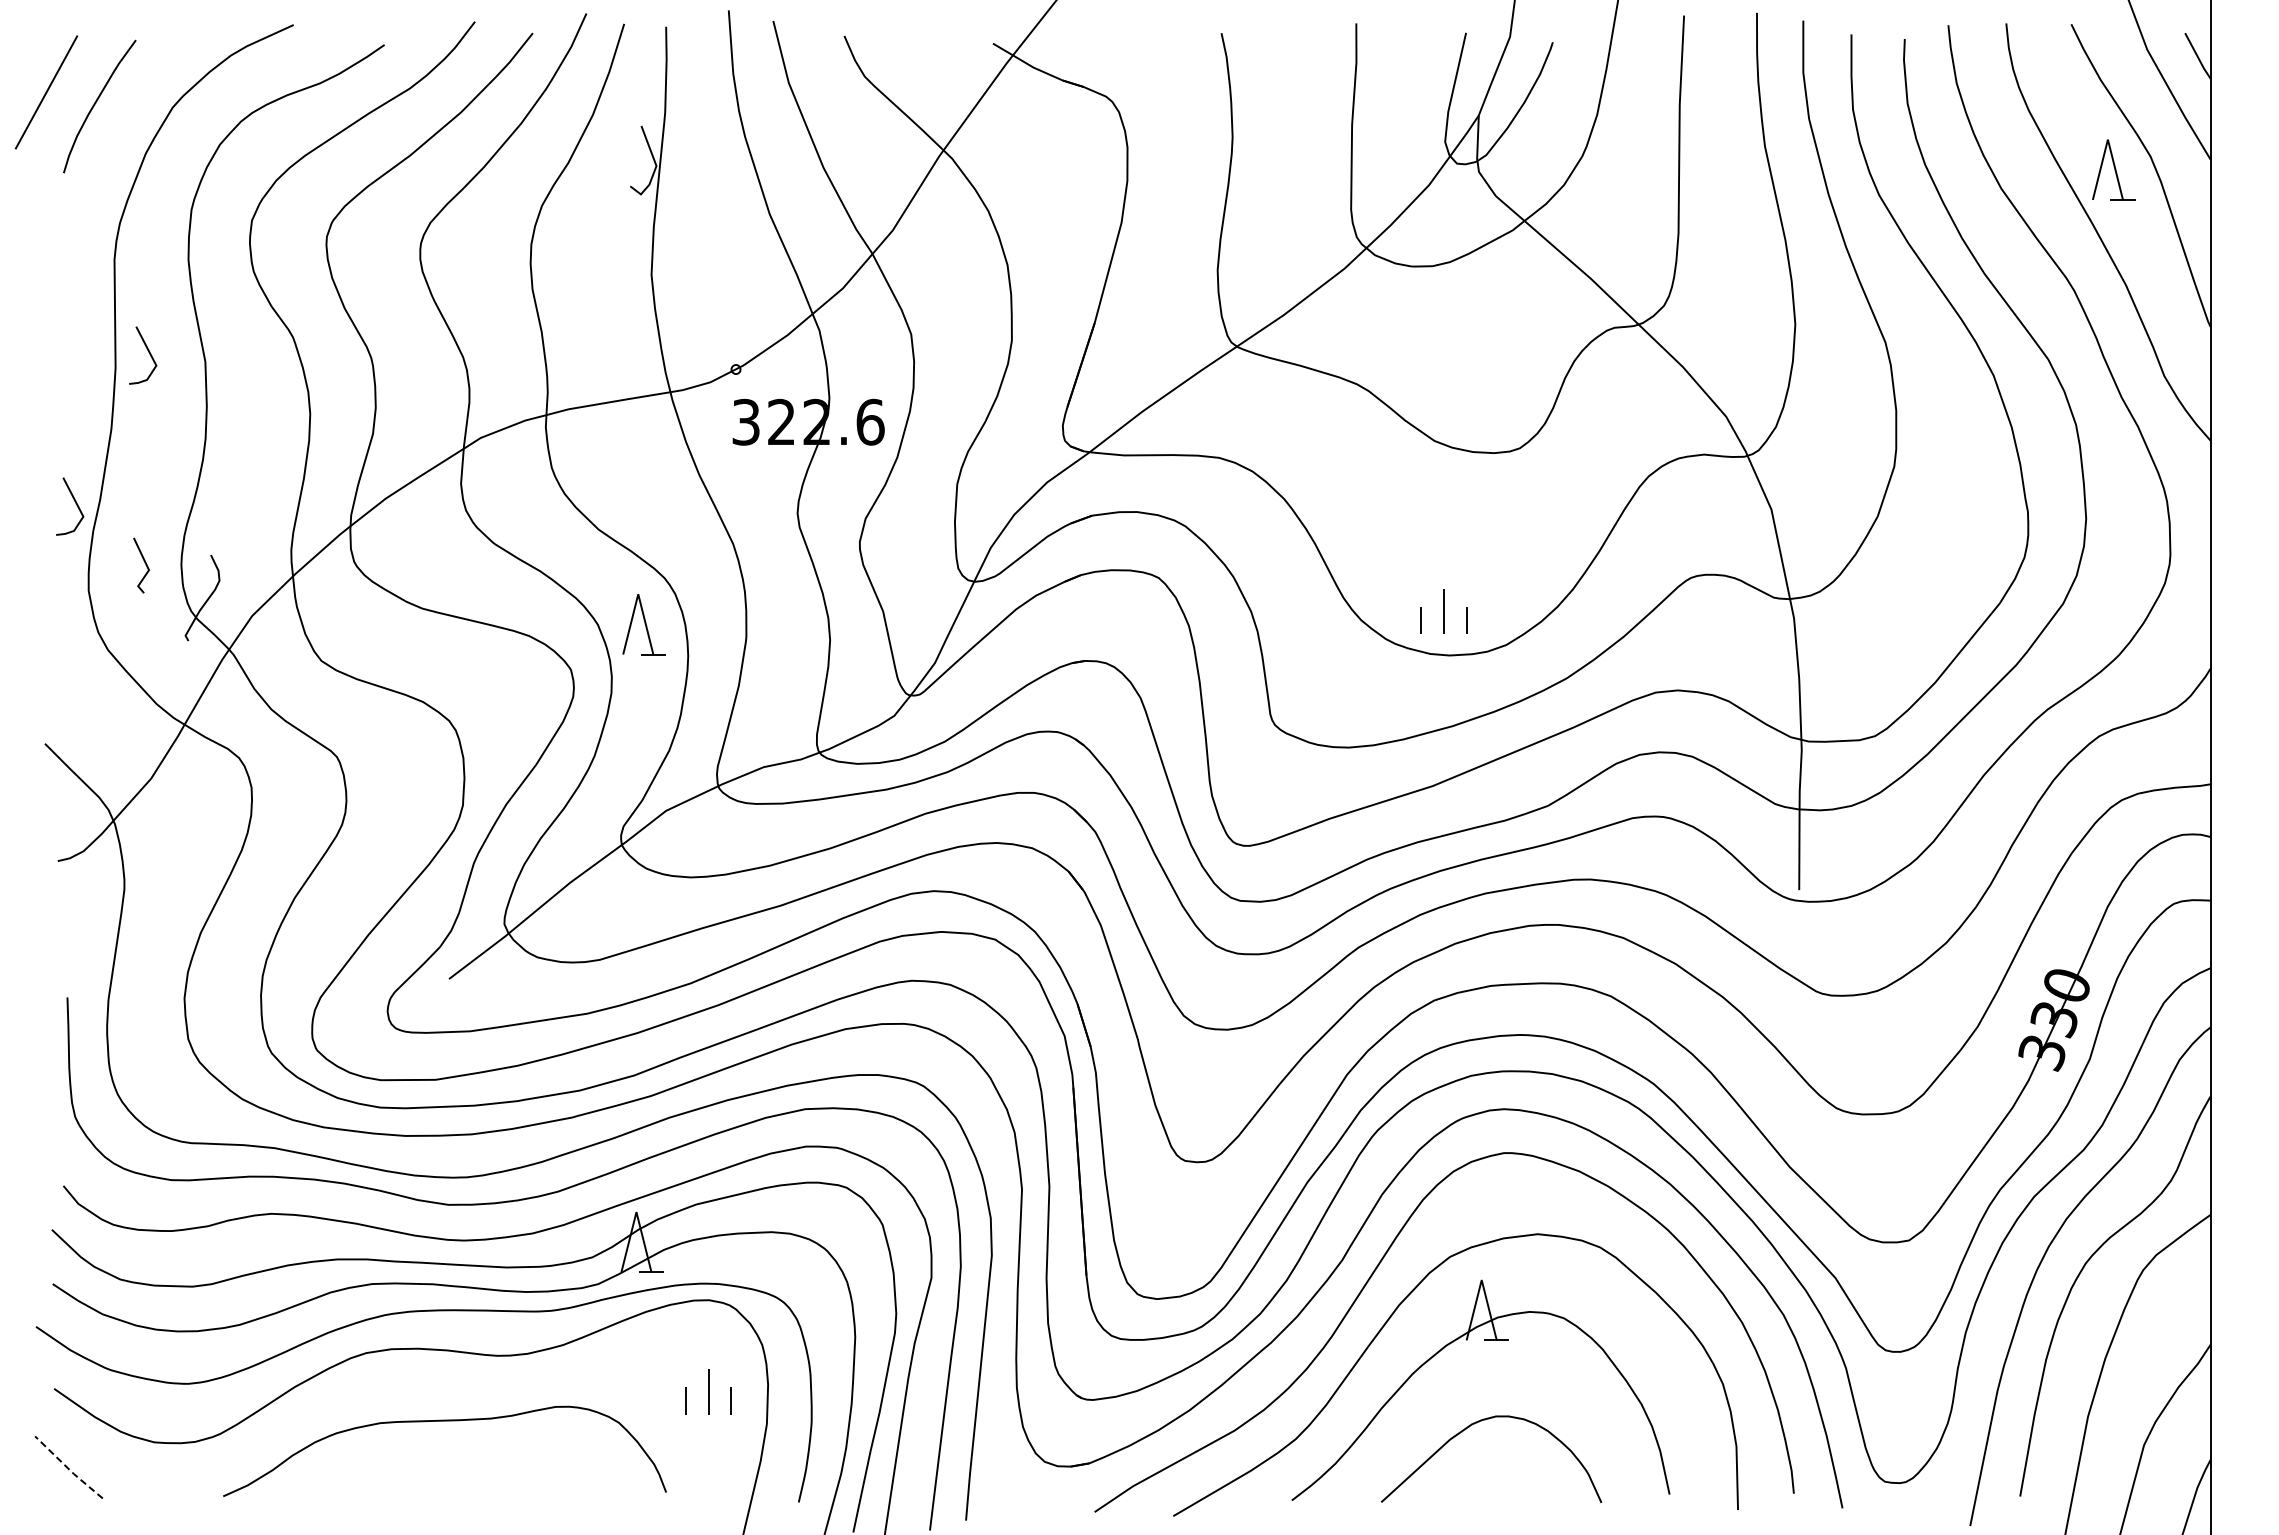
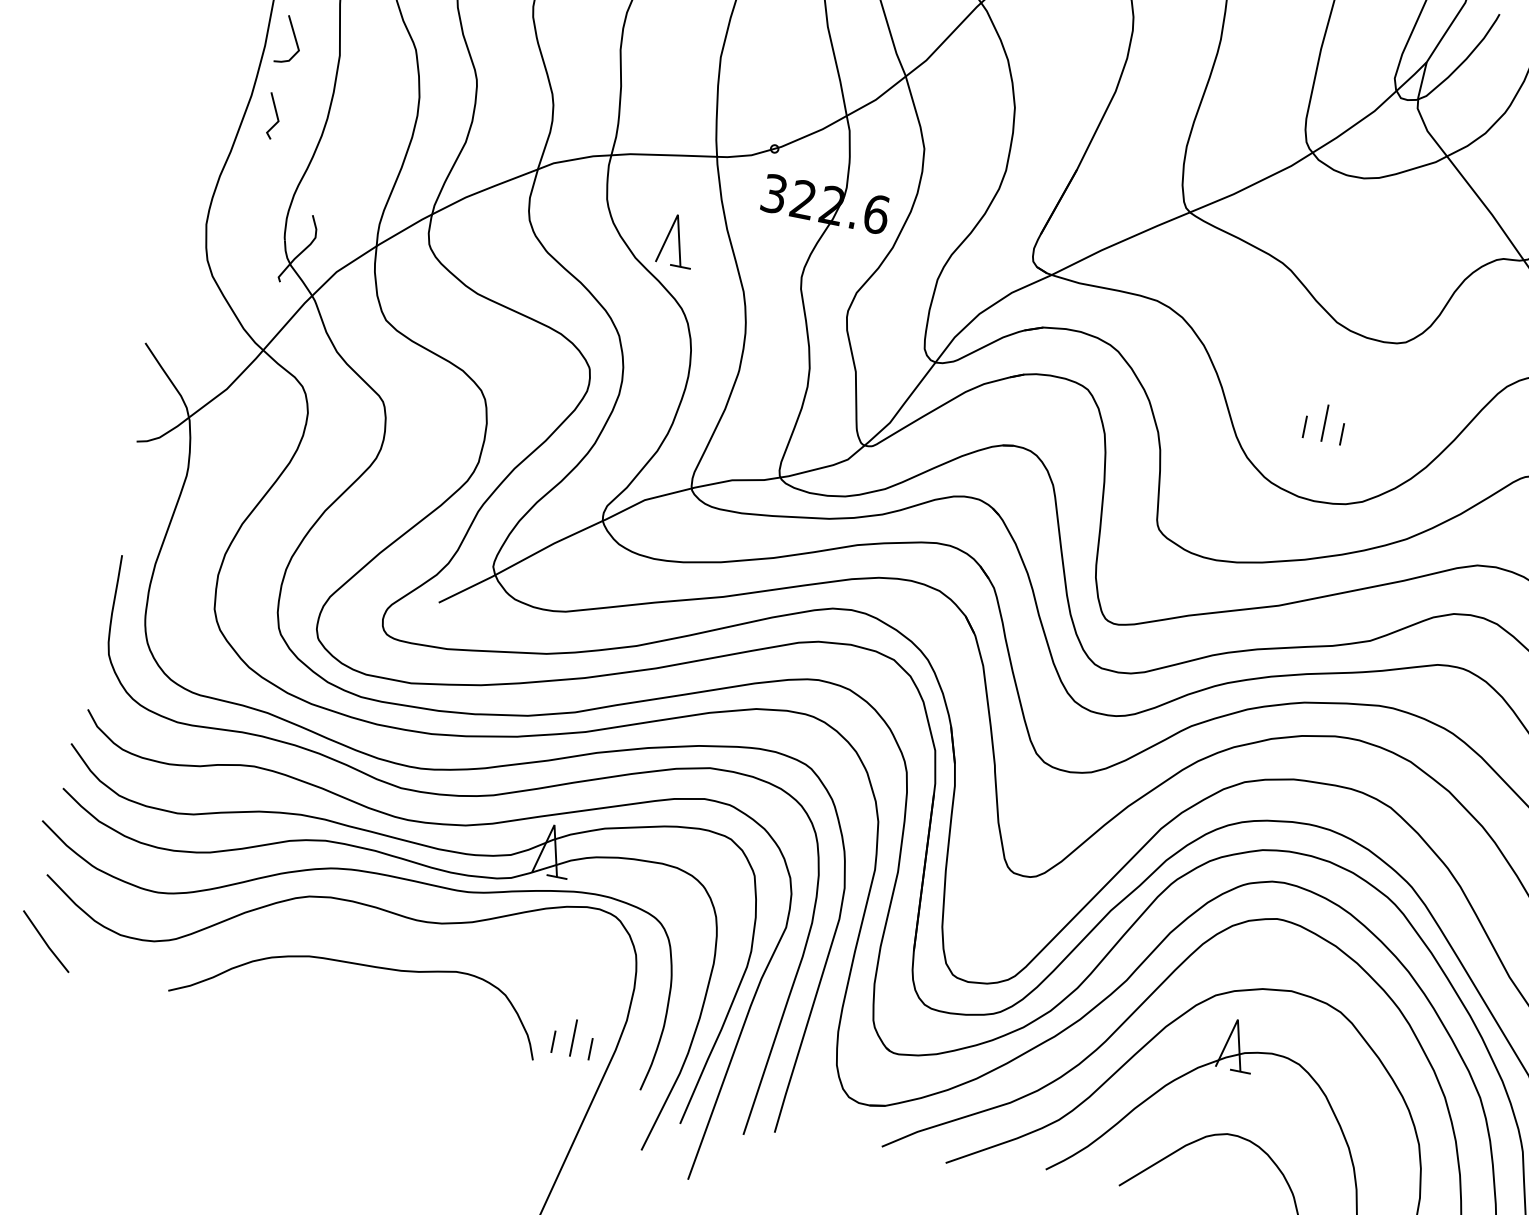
line: (75, 503) -> (209, 150), removed
line: (144, 563) -> (275, 115), moved
part: (1443, 611) -> (1324, 422), moved
part: (643, 624) -> (677, 240), moved
part: (708, 1391) -> (573, 1037), moved
line: (68, 1468) -> (45, 942), dashed -> solid

